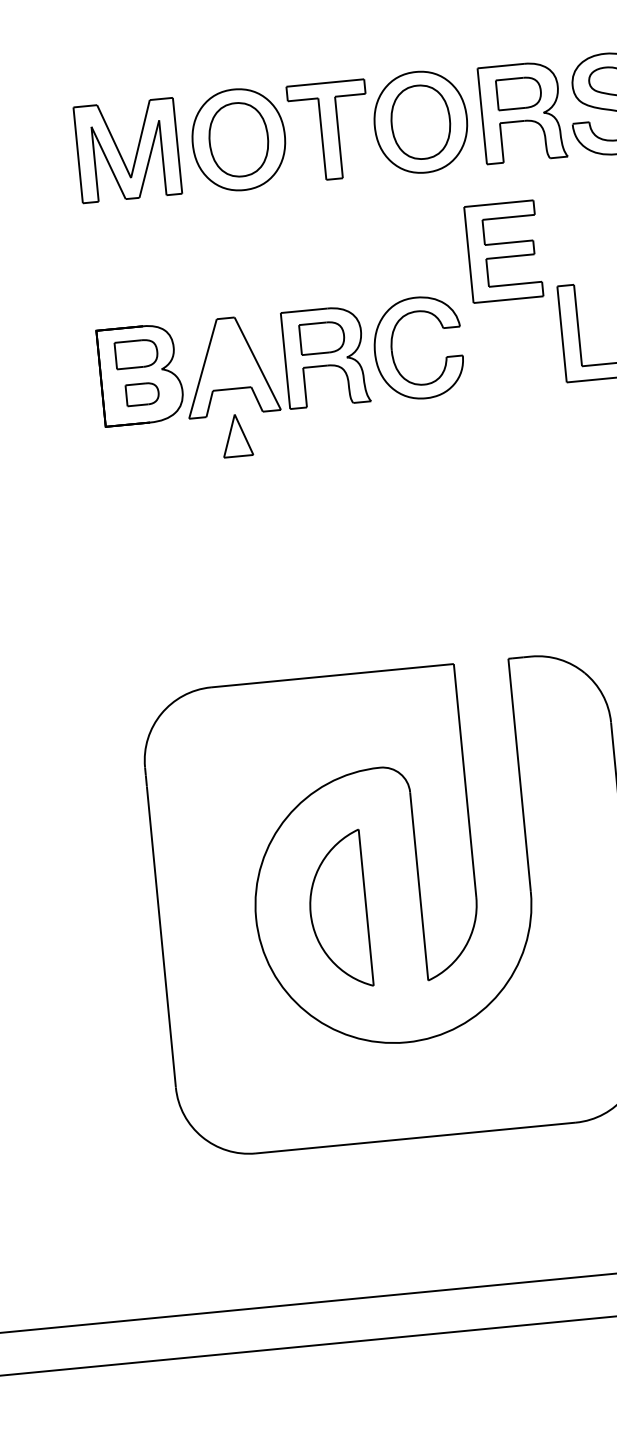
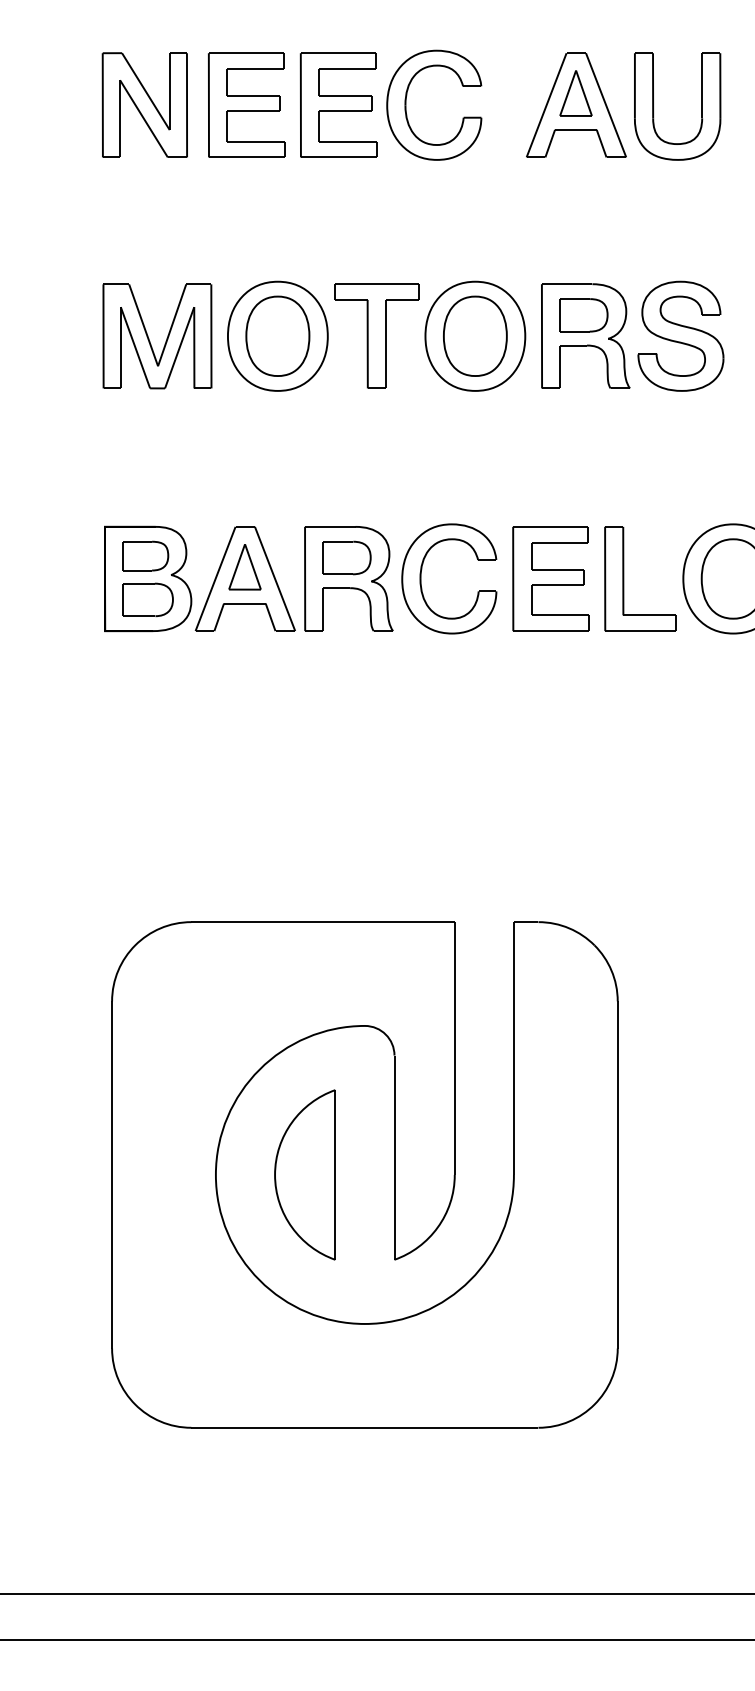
part: (503, 251) -> (550, 578), moved
part: (142, 393) -> (147, 599), size x1.43
part: (236, 436) -> (244, 567), moved

